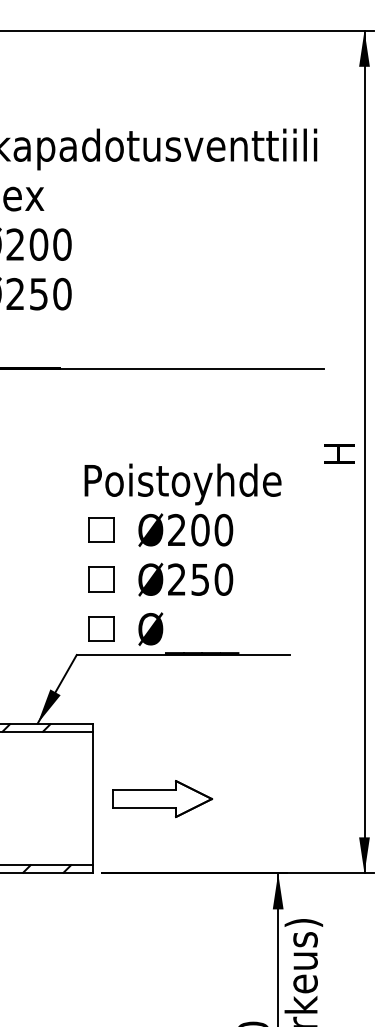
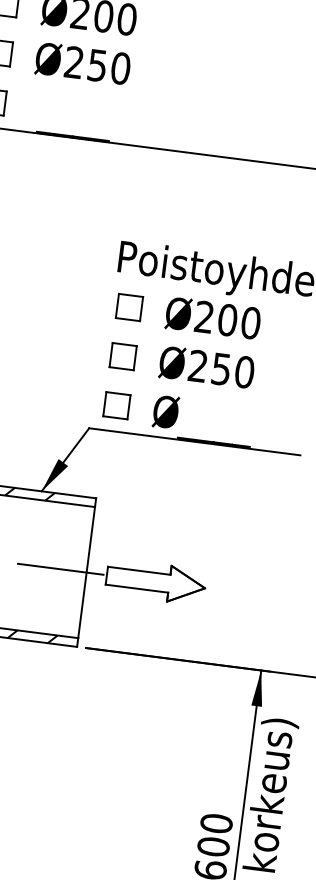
line: (66, 798) -> (60, 569), added

